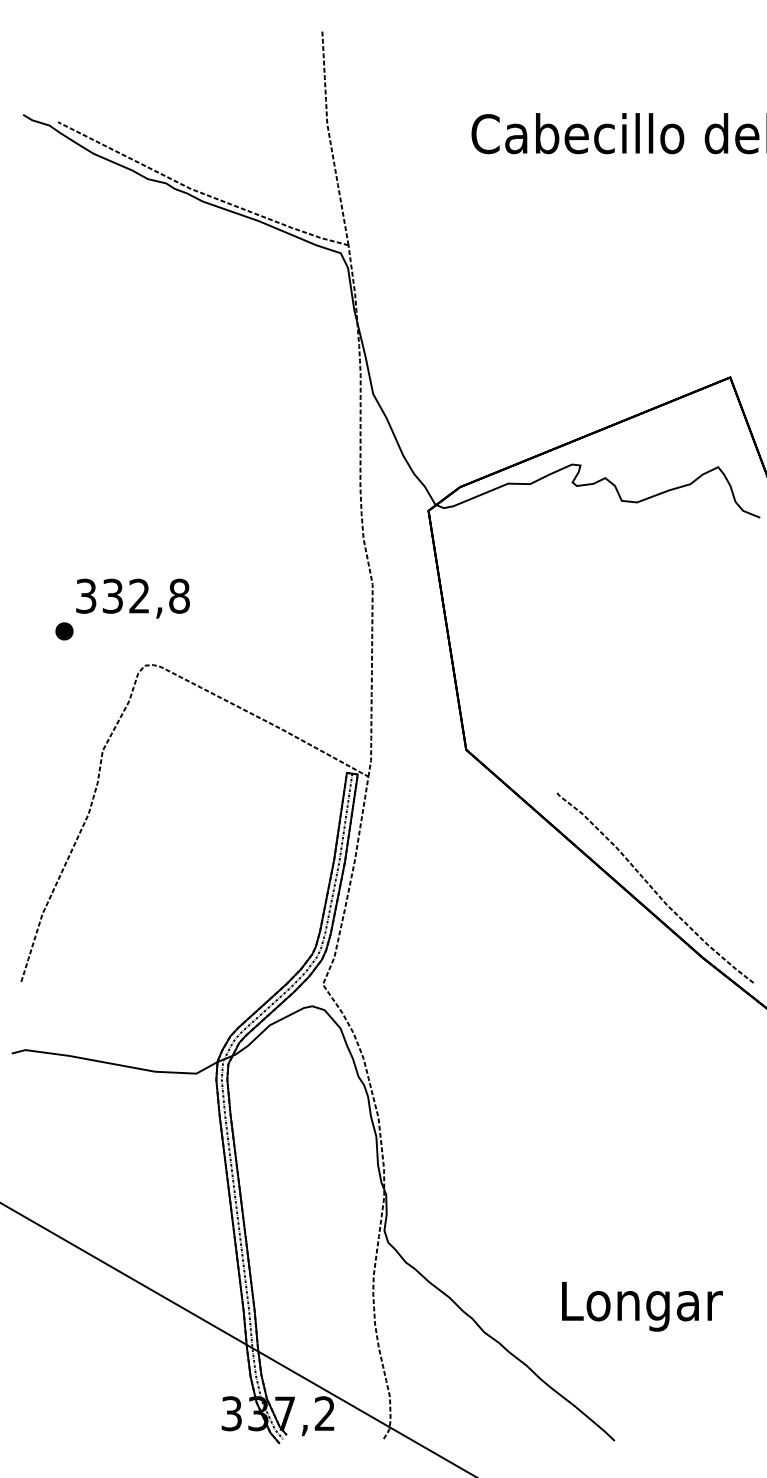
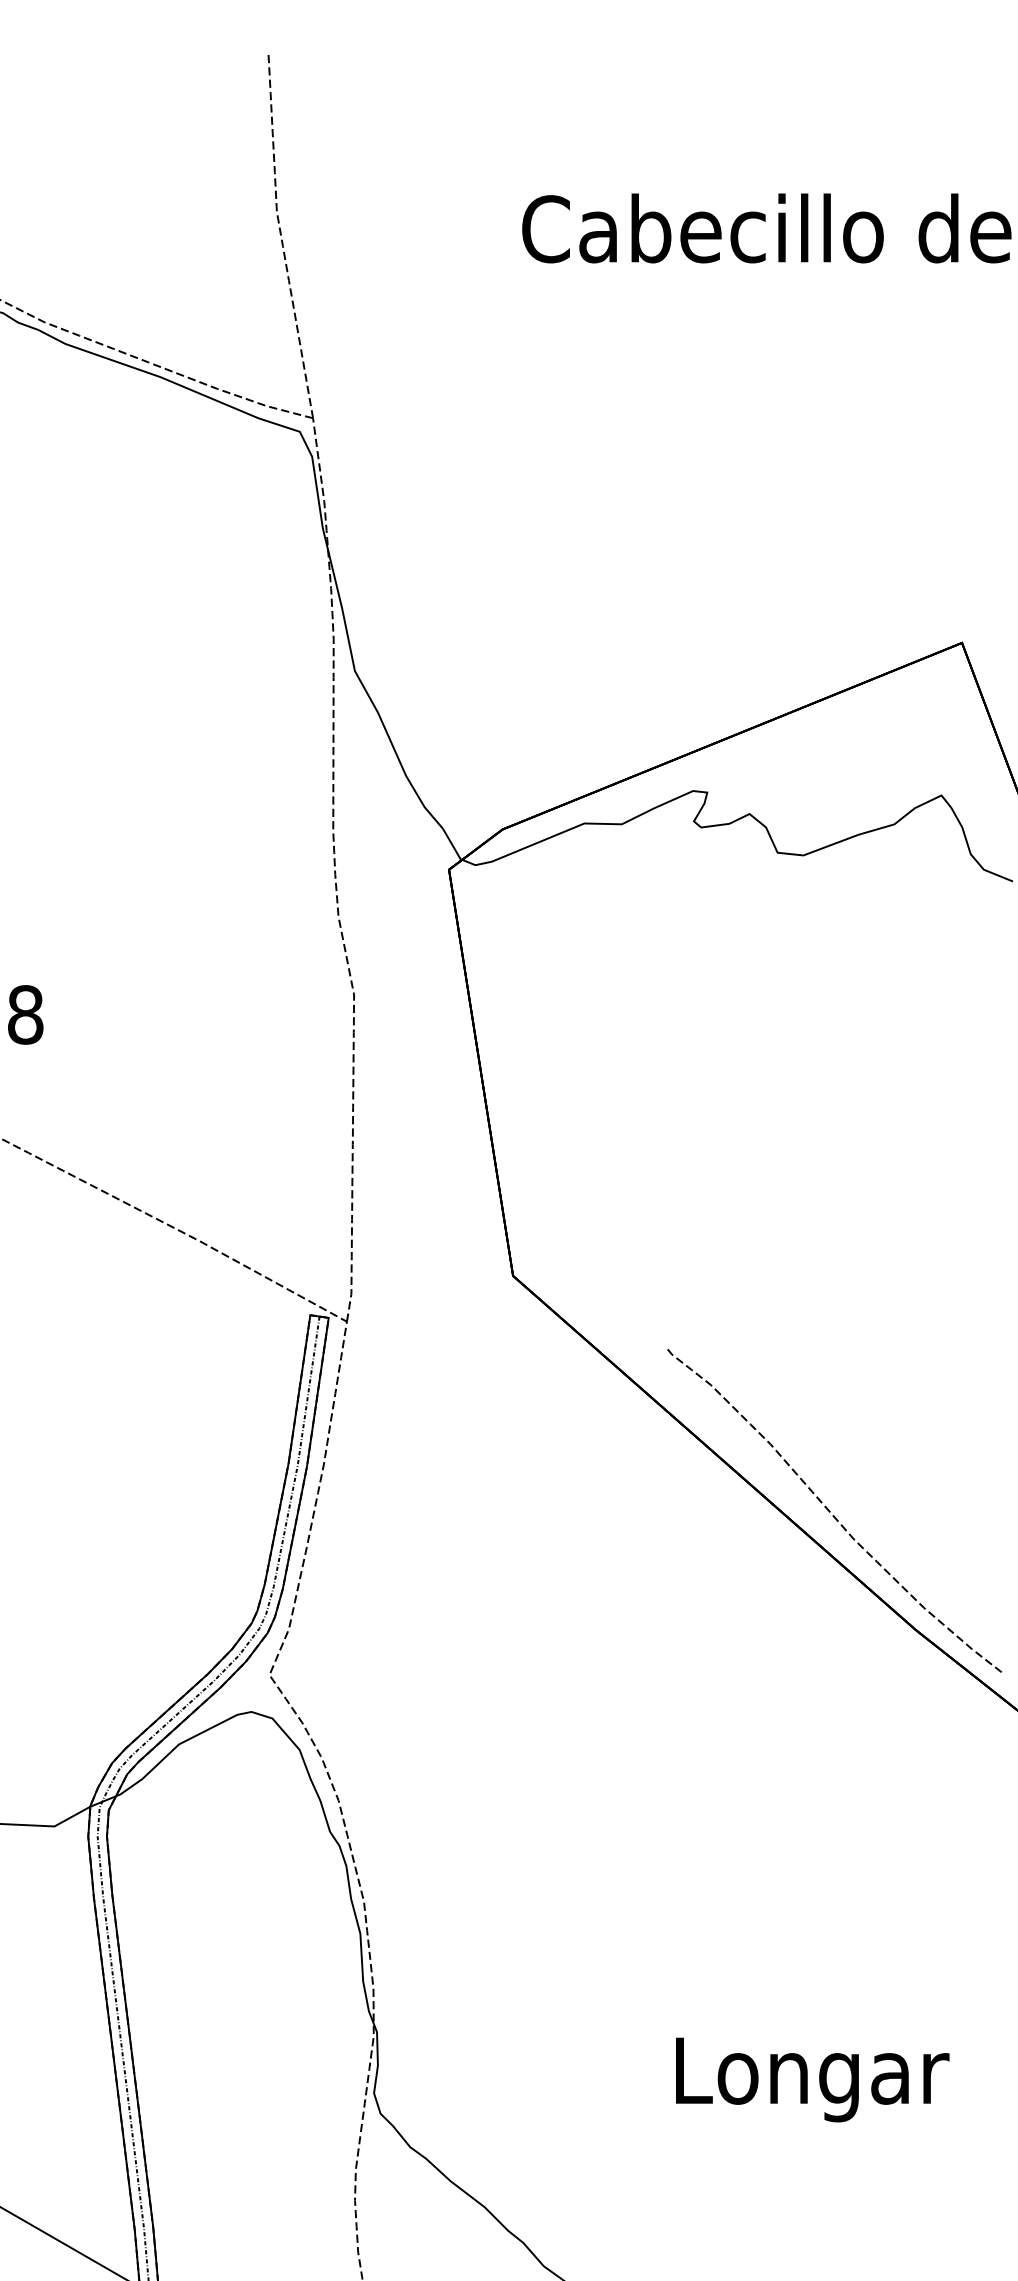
text: (642, 1306) -> (812, 2079), moved

